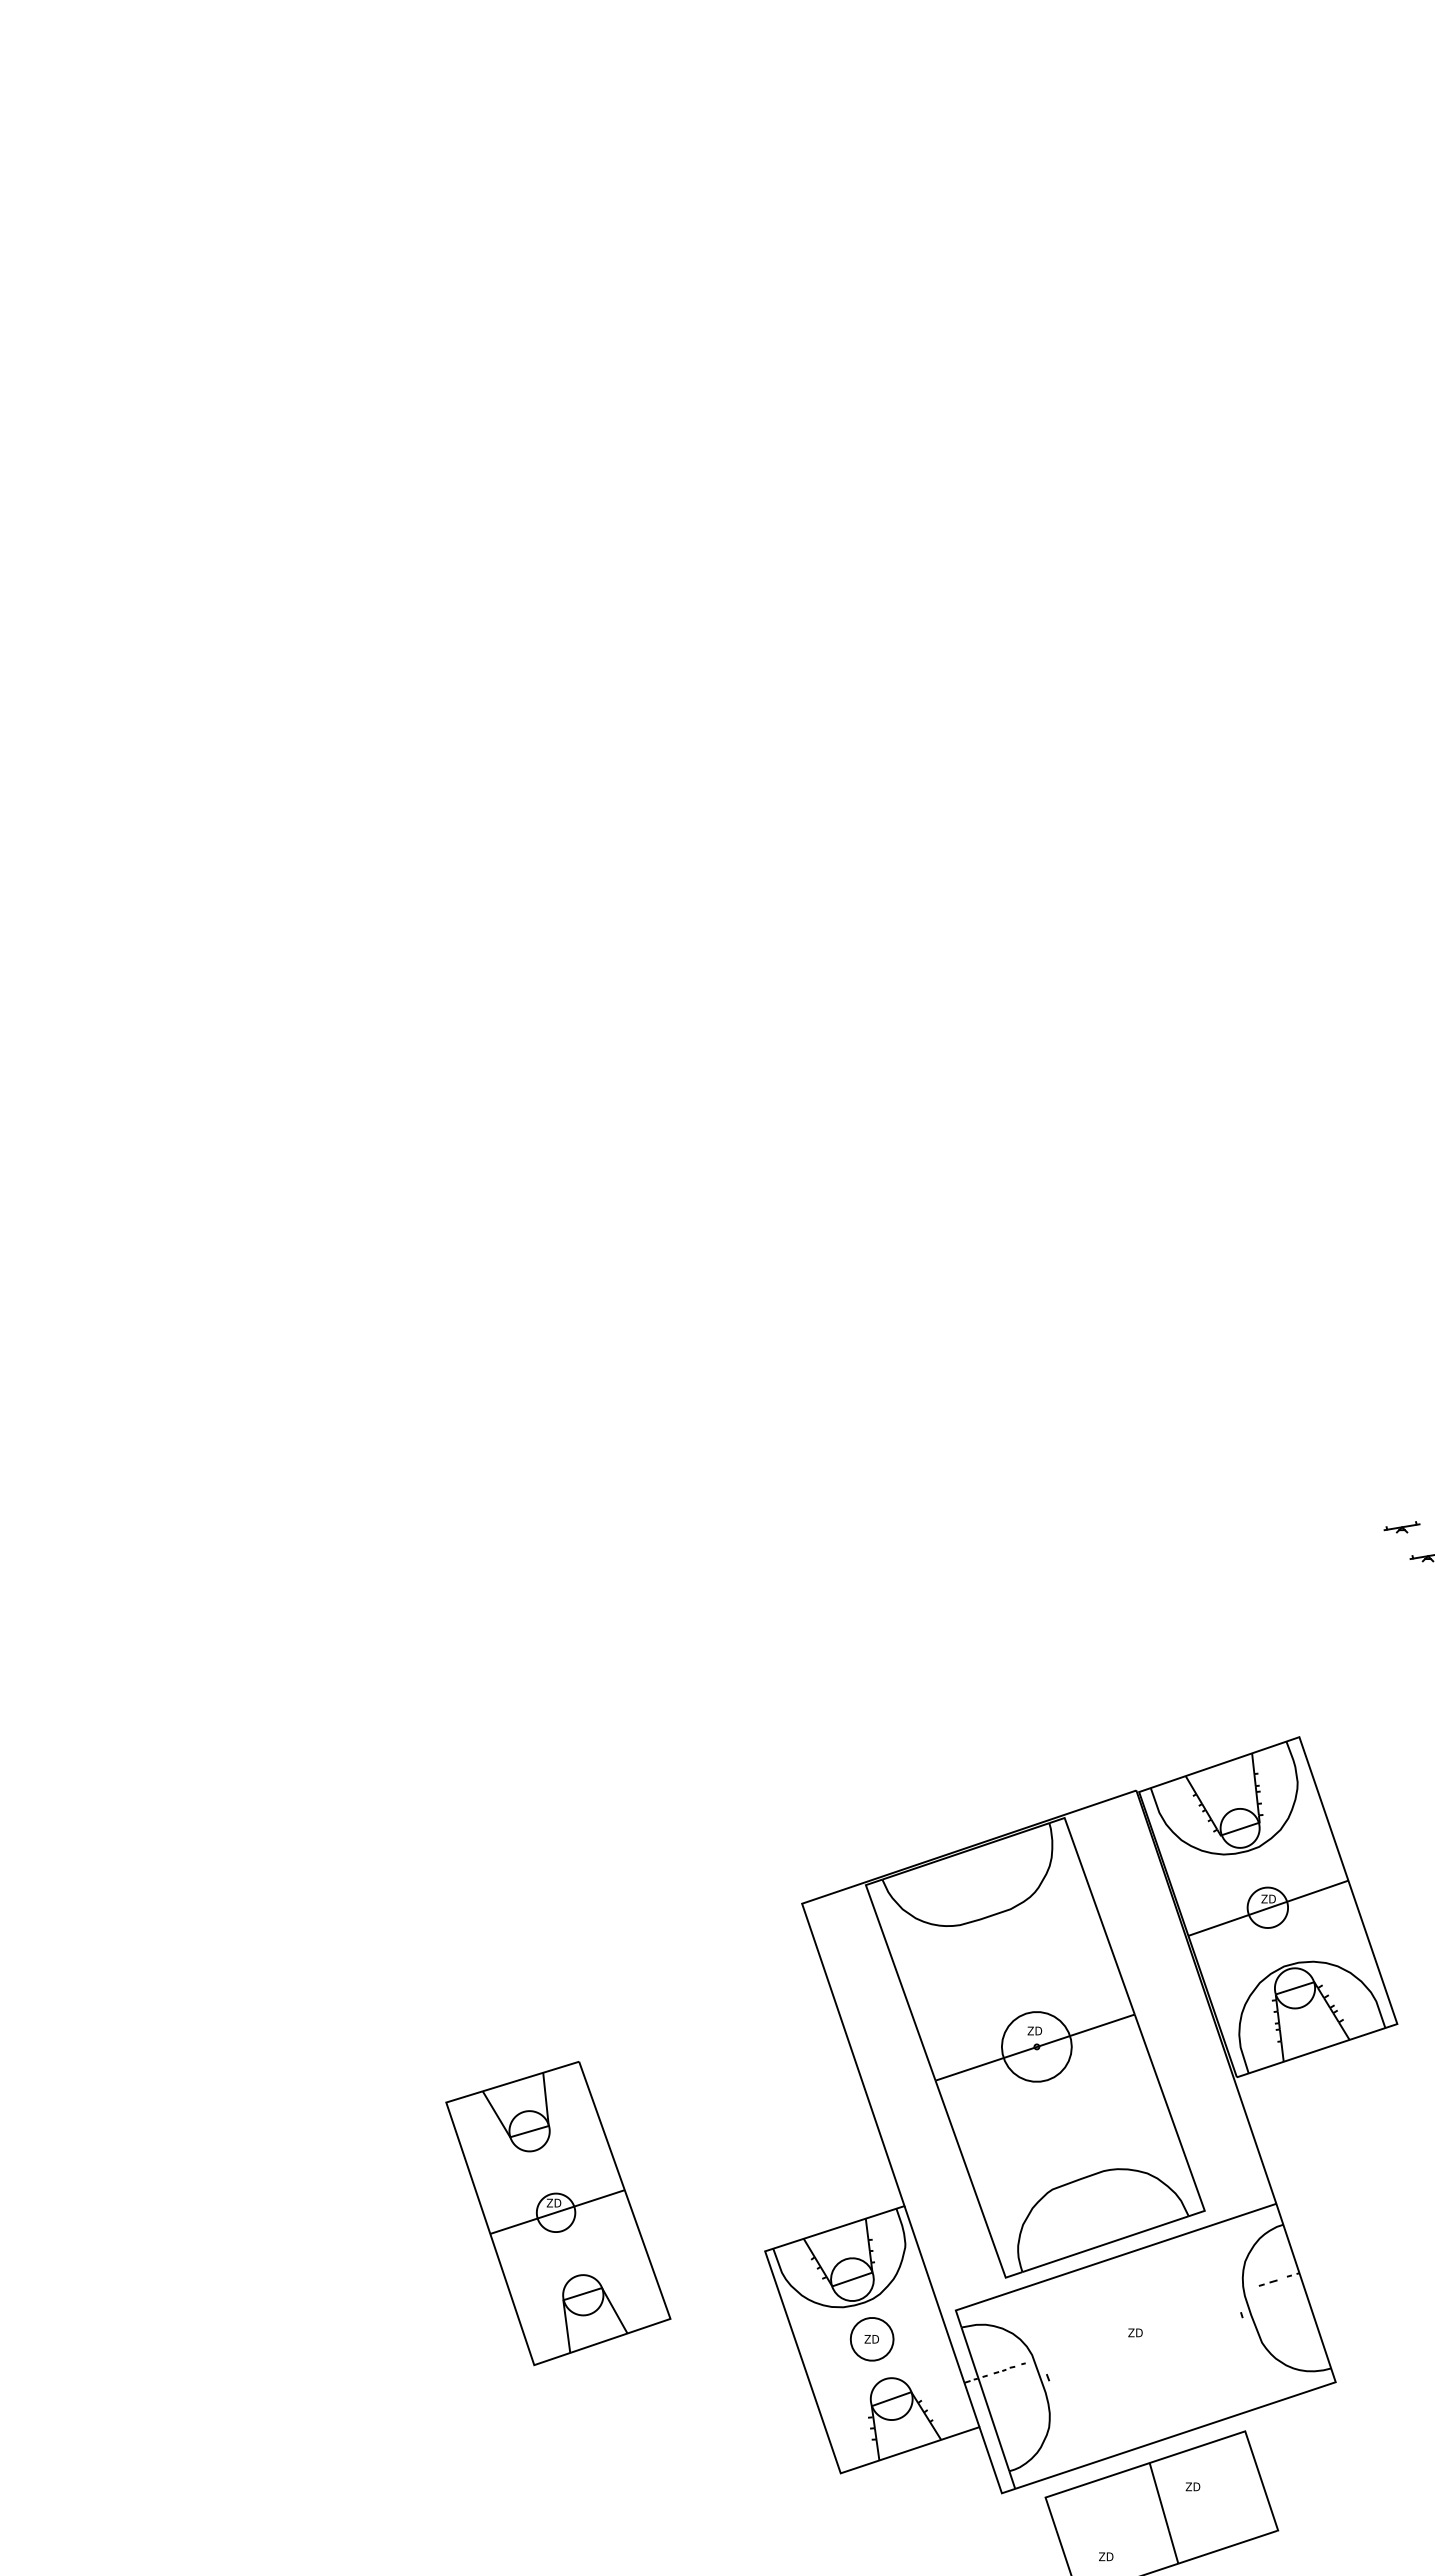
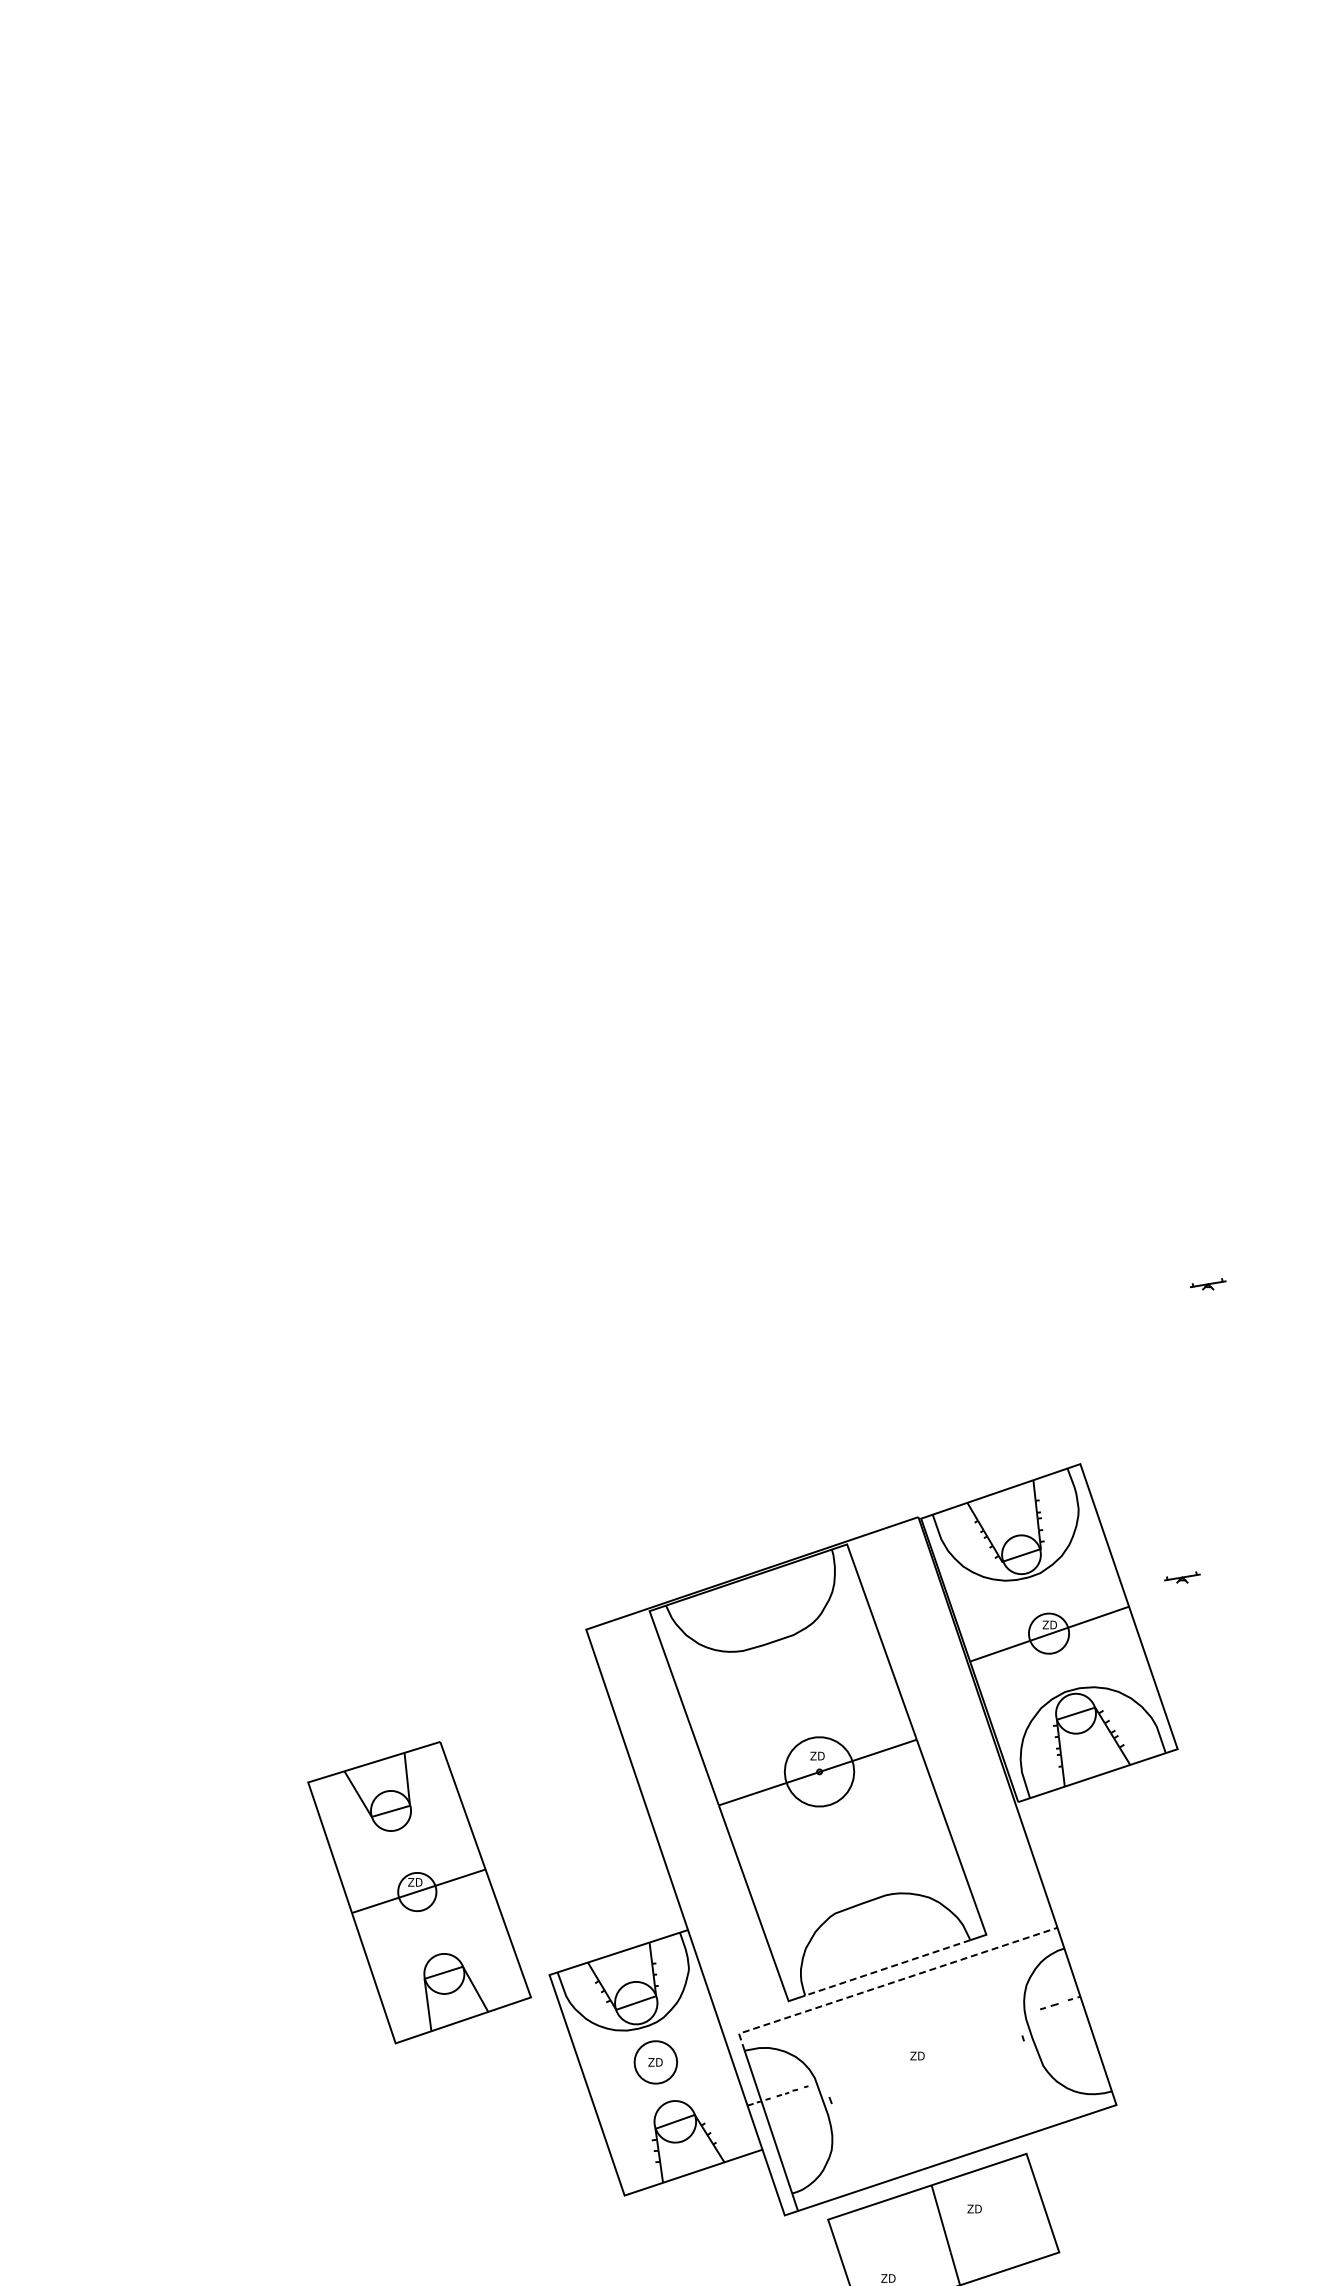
part: (1401, 1527) -> (1181, 1577), moved
part: (558, 2213) -> (419, 1892), moved
line: (1105, 2244) -> (887, 1968), solid -> dashed
line: (1107, 2259) -> (889, 1983), solid -> dashed

